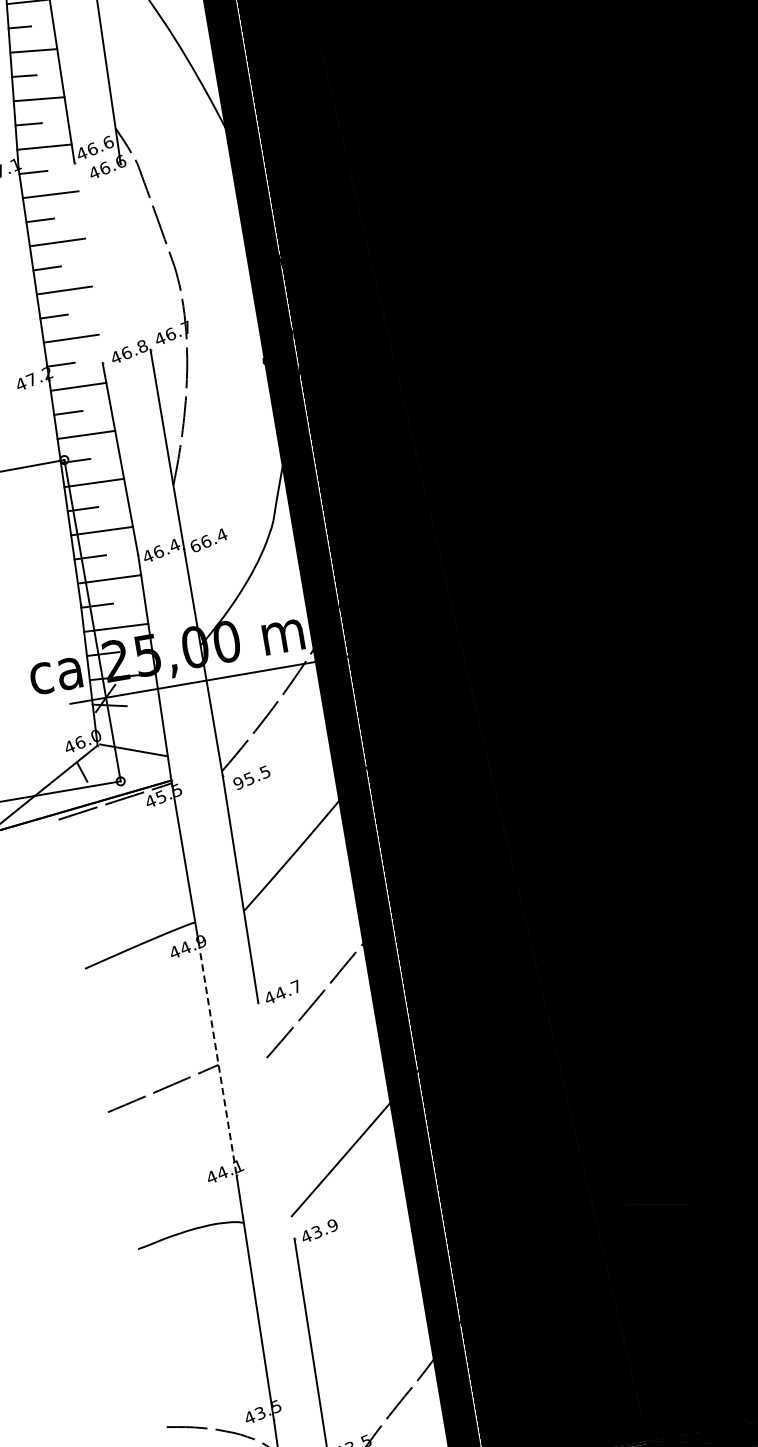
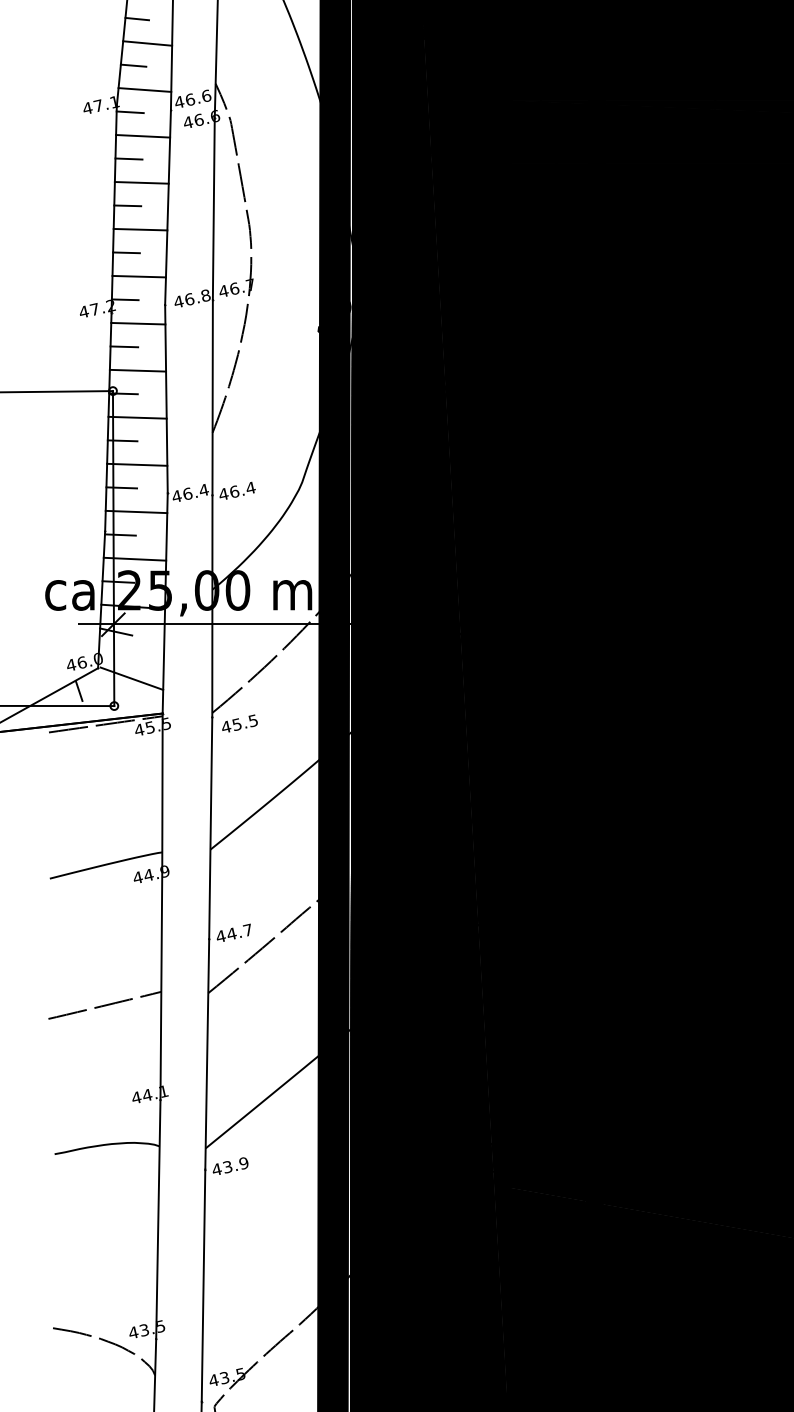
line: (135, 257) -> (213, 209), added
line: (88, 263) -> (167, 207), added
text: (195, 546) -> (223, 494), 66.4 -> 46.4
text: (238, 782) -> (226, 726), 95.5 -> 45.5
line: (217, 1059) -> (161, 986), dashed -> solid
line: (276, 1120) -> (207, 1054), added

